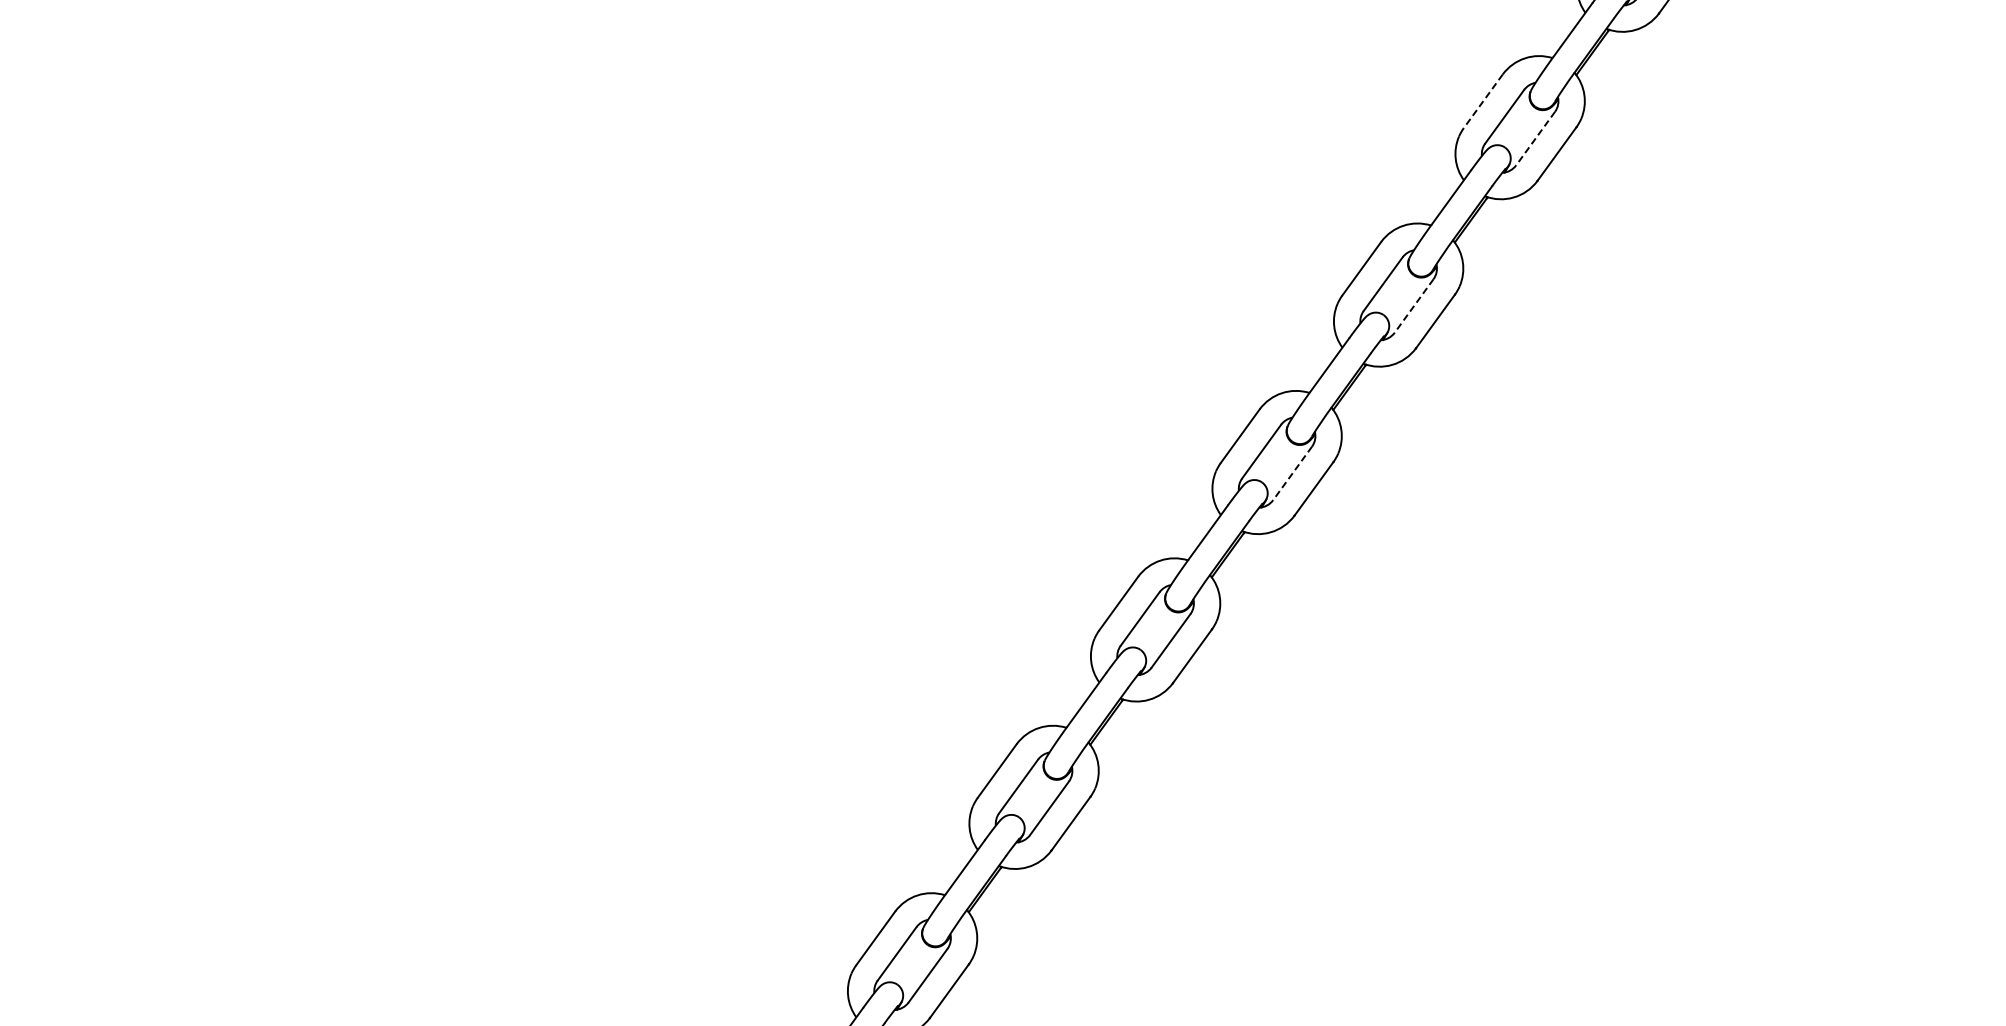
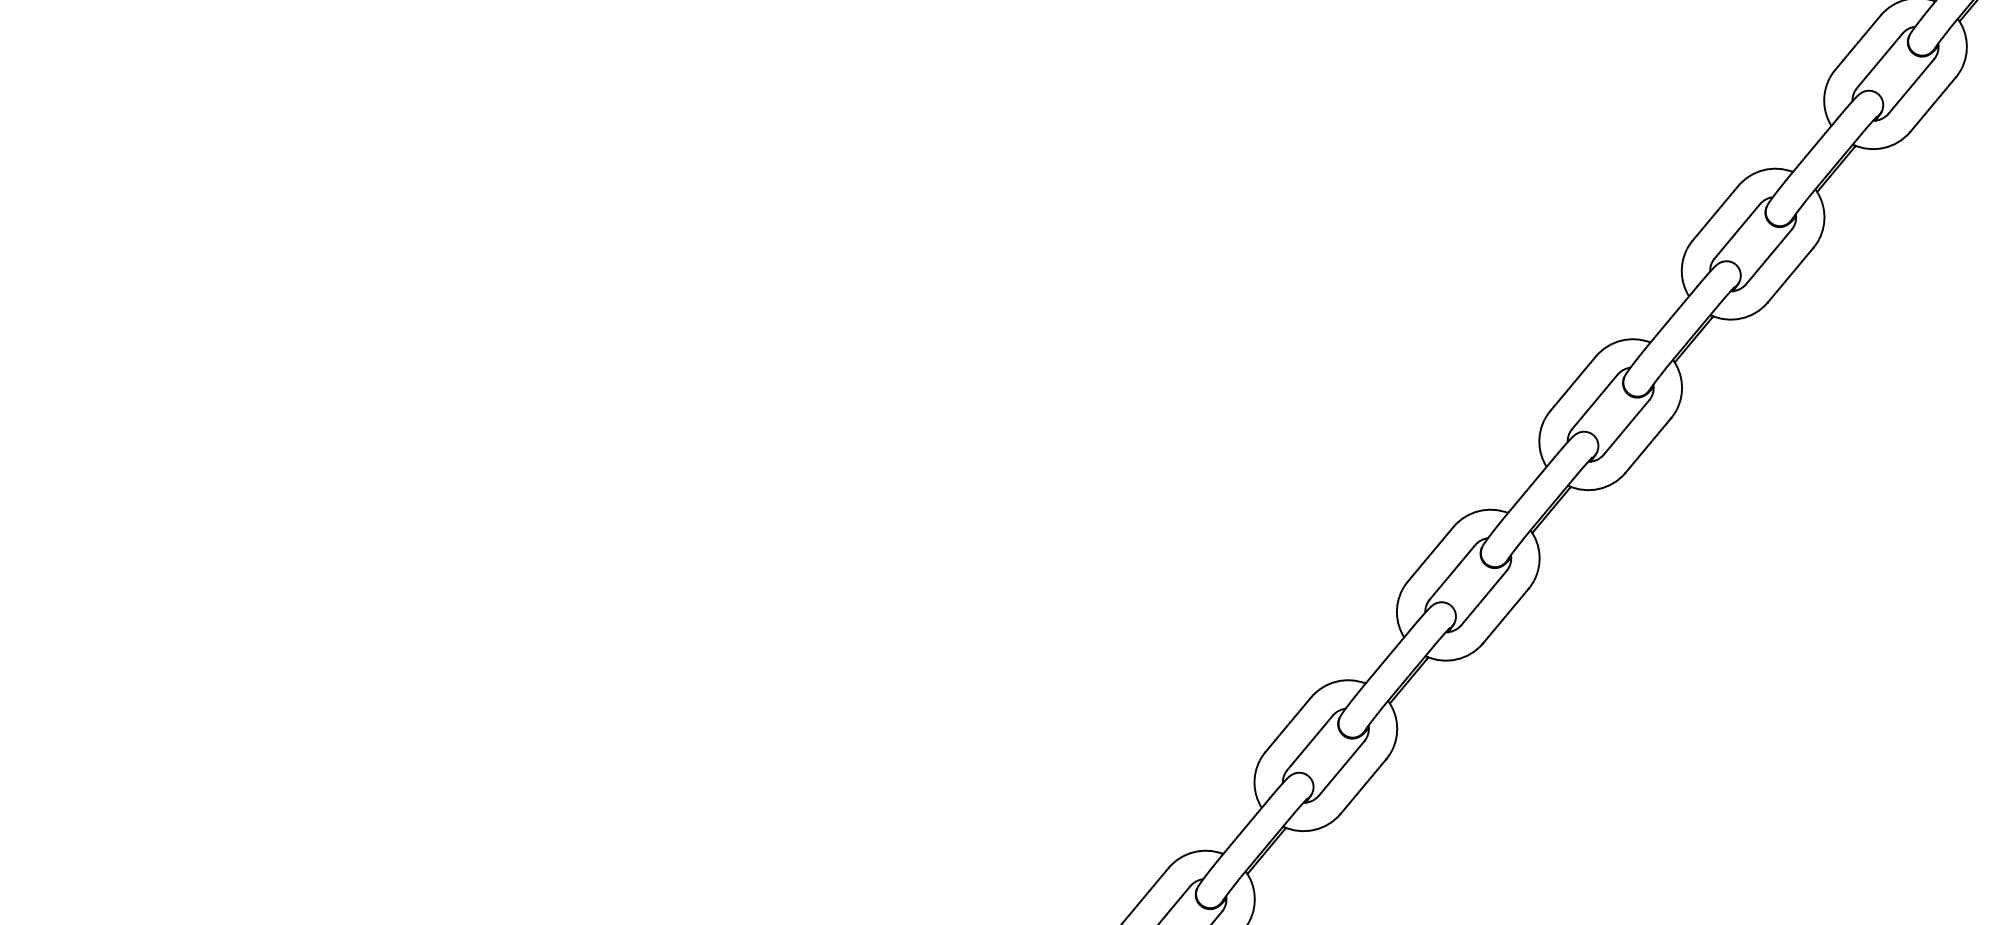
line: (1483, 101) -> (1715, 213), dashed -> solid
line: (1535, 138) -> (1768, 256), dashed -> solid
line: (1413, 306) -> (1625, 427), dashed -> solid
line: (1292, 473) -> (1483, 598), dashed -> solid

